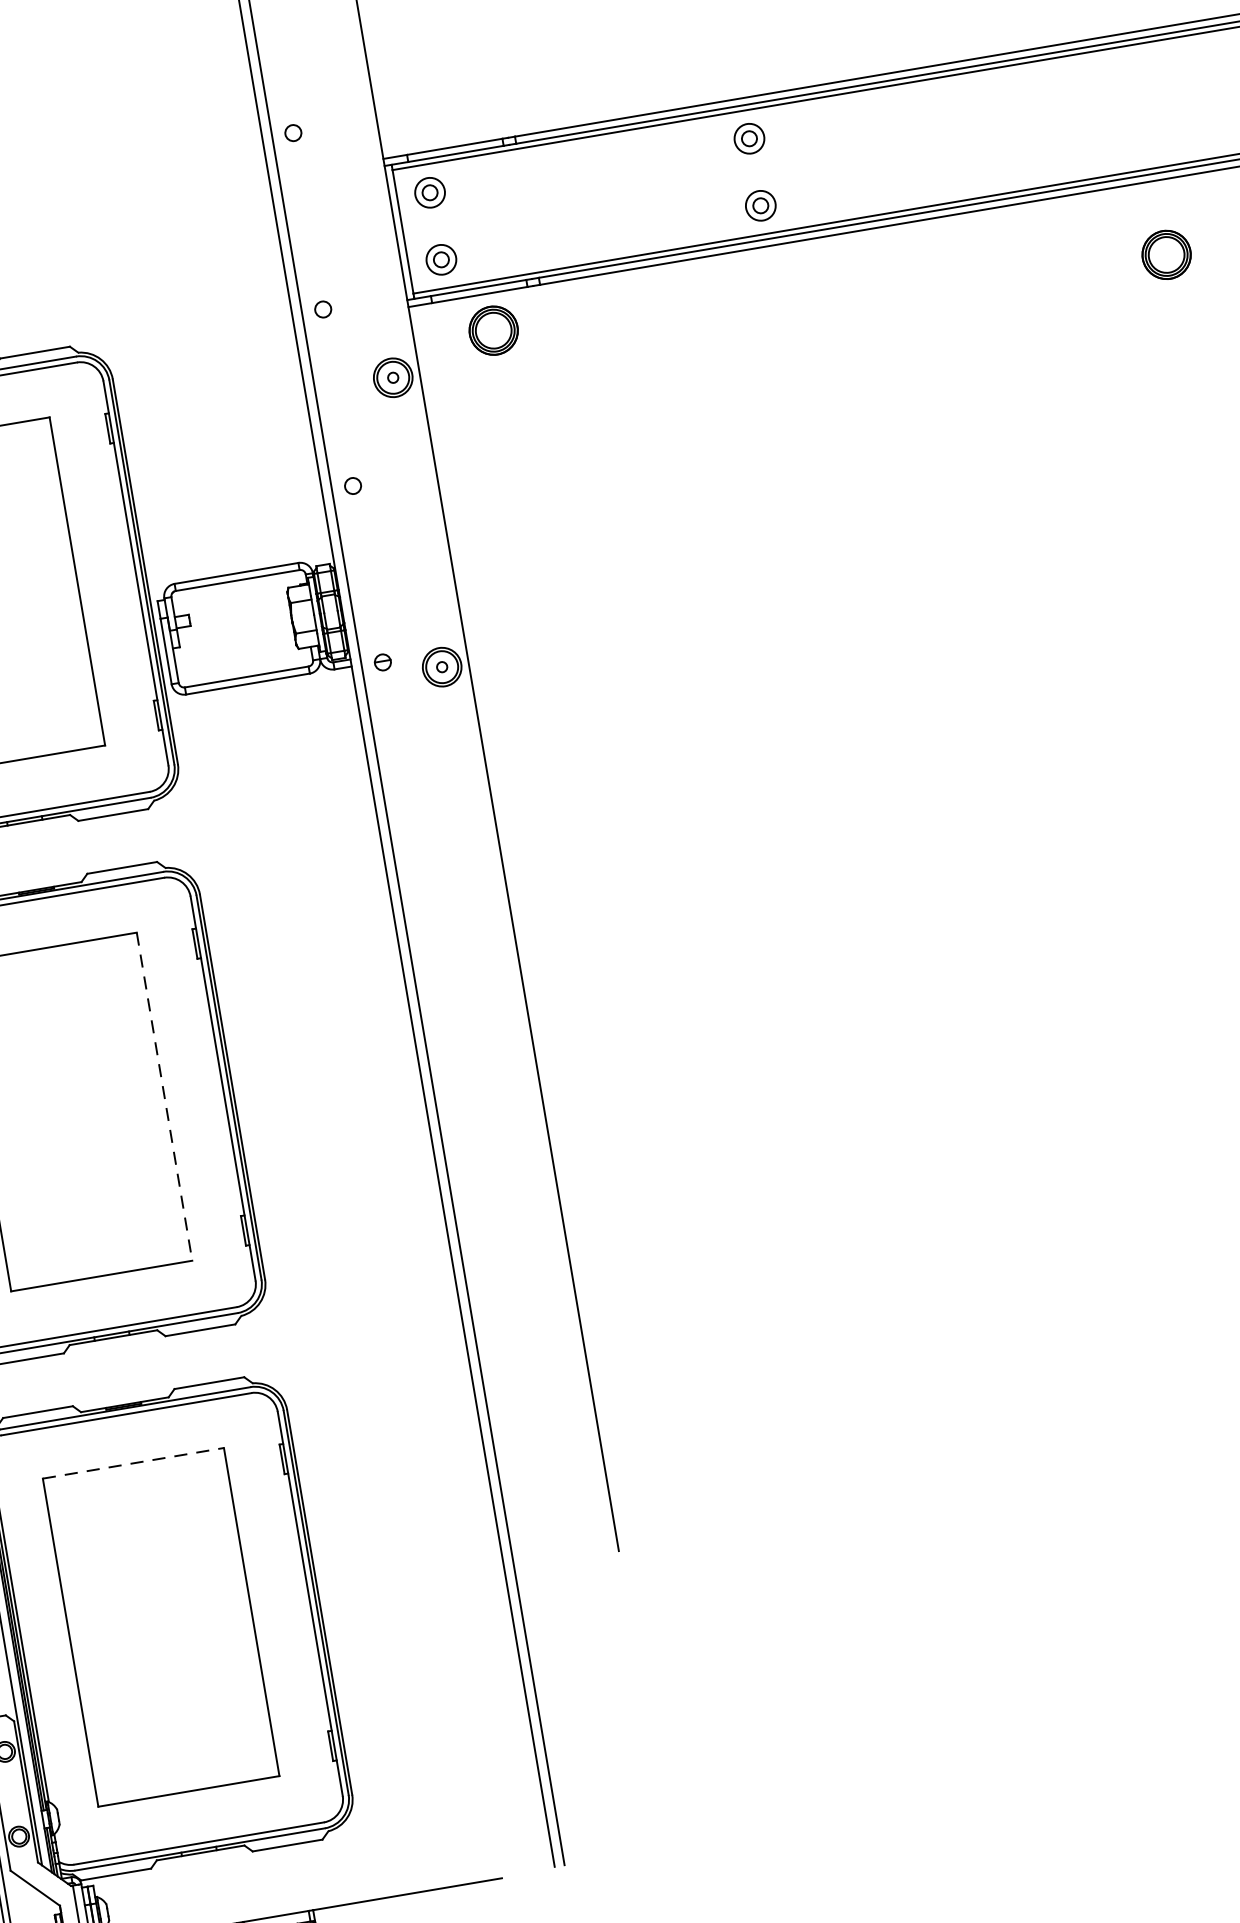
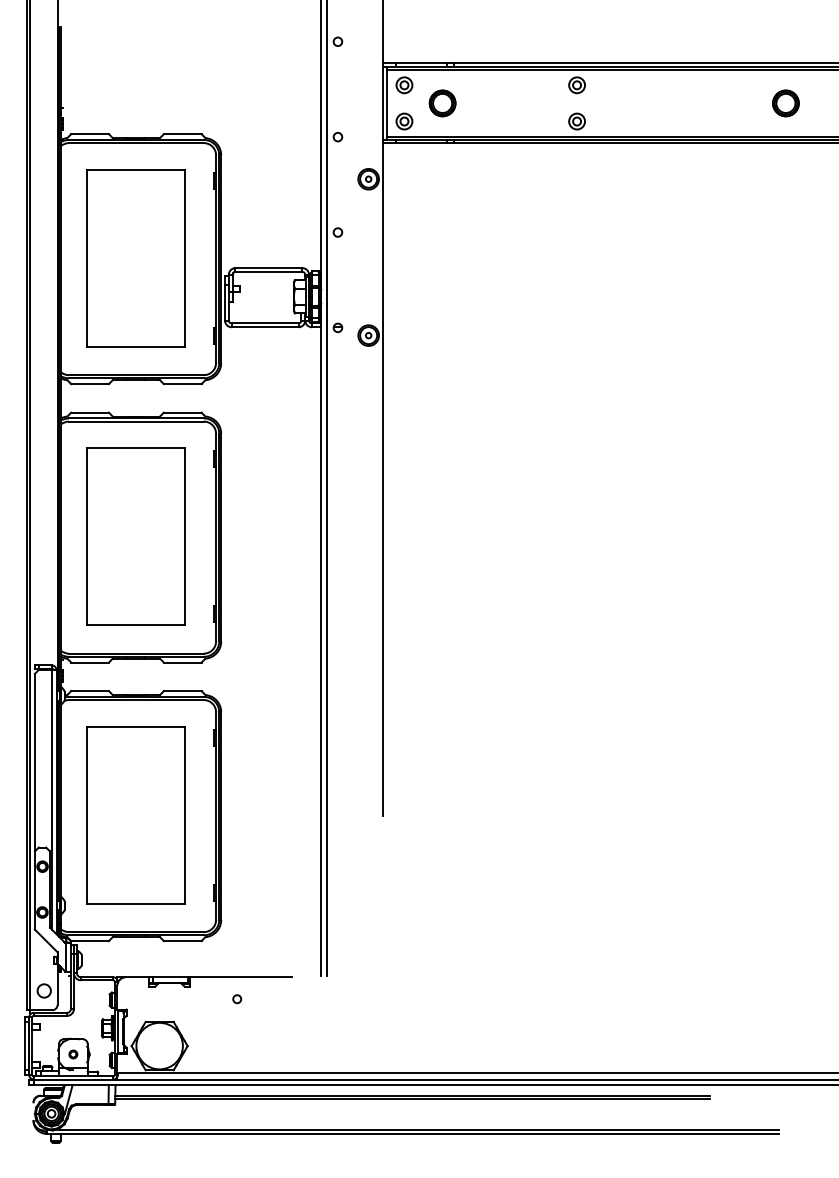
part: (1165, 255) -> (785, 103), moved
part: (493, 330) -> (442, 103), moved
line: (164, 1096) -> (184, 536), dashed -> solid
line: (133, 1463) -> (135, 726), dashed -> solid

